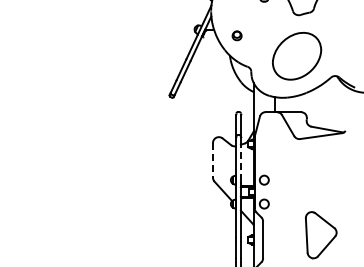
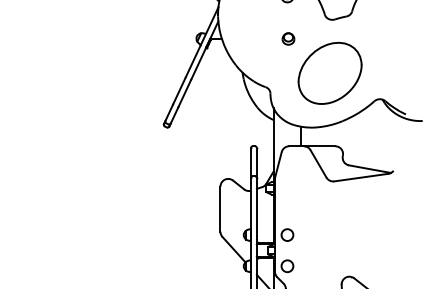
part: (236, 35) -> (287, 38), moved
line: (212, 160) -> (219, 209), dashed -> solid
line: (240, 160) -> (256, 209), dashed -> solid

